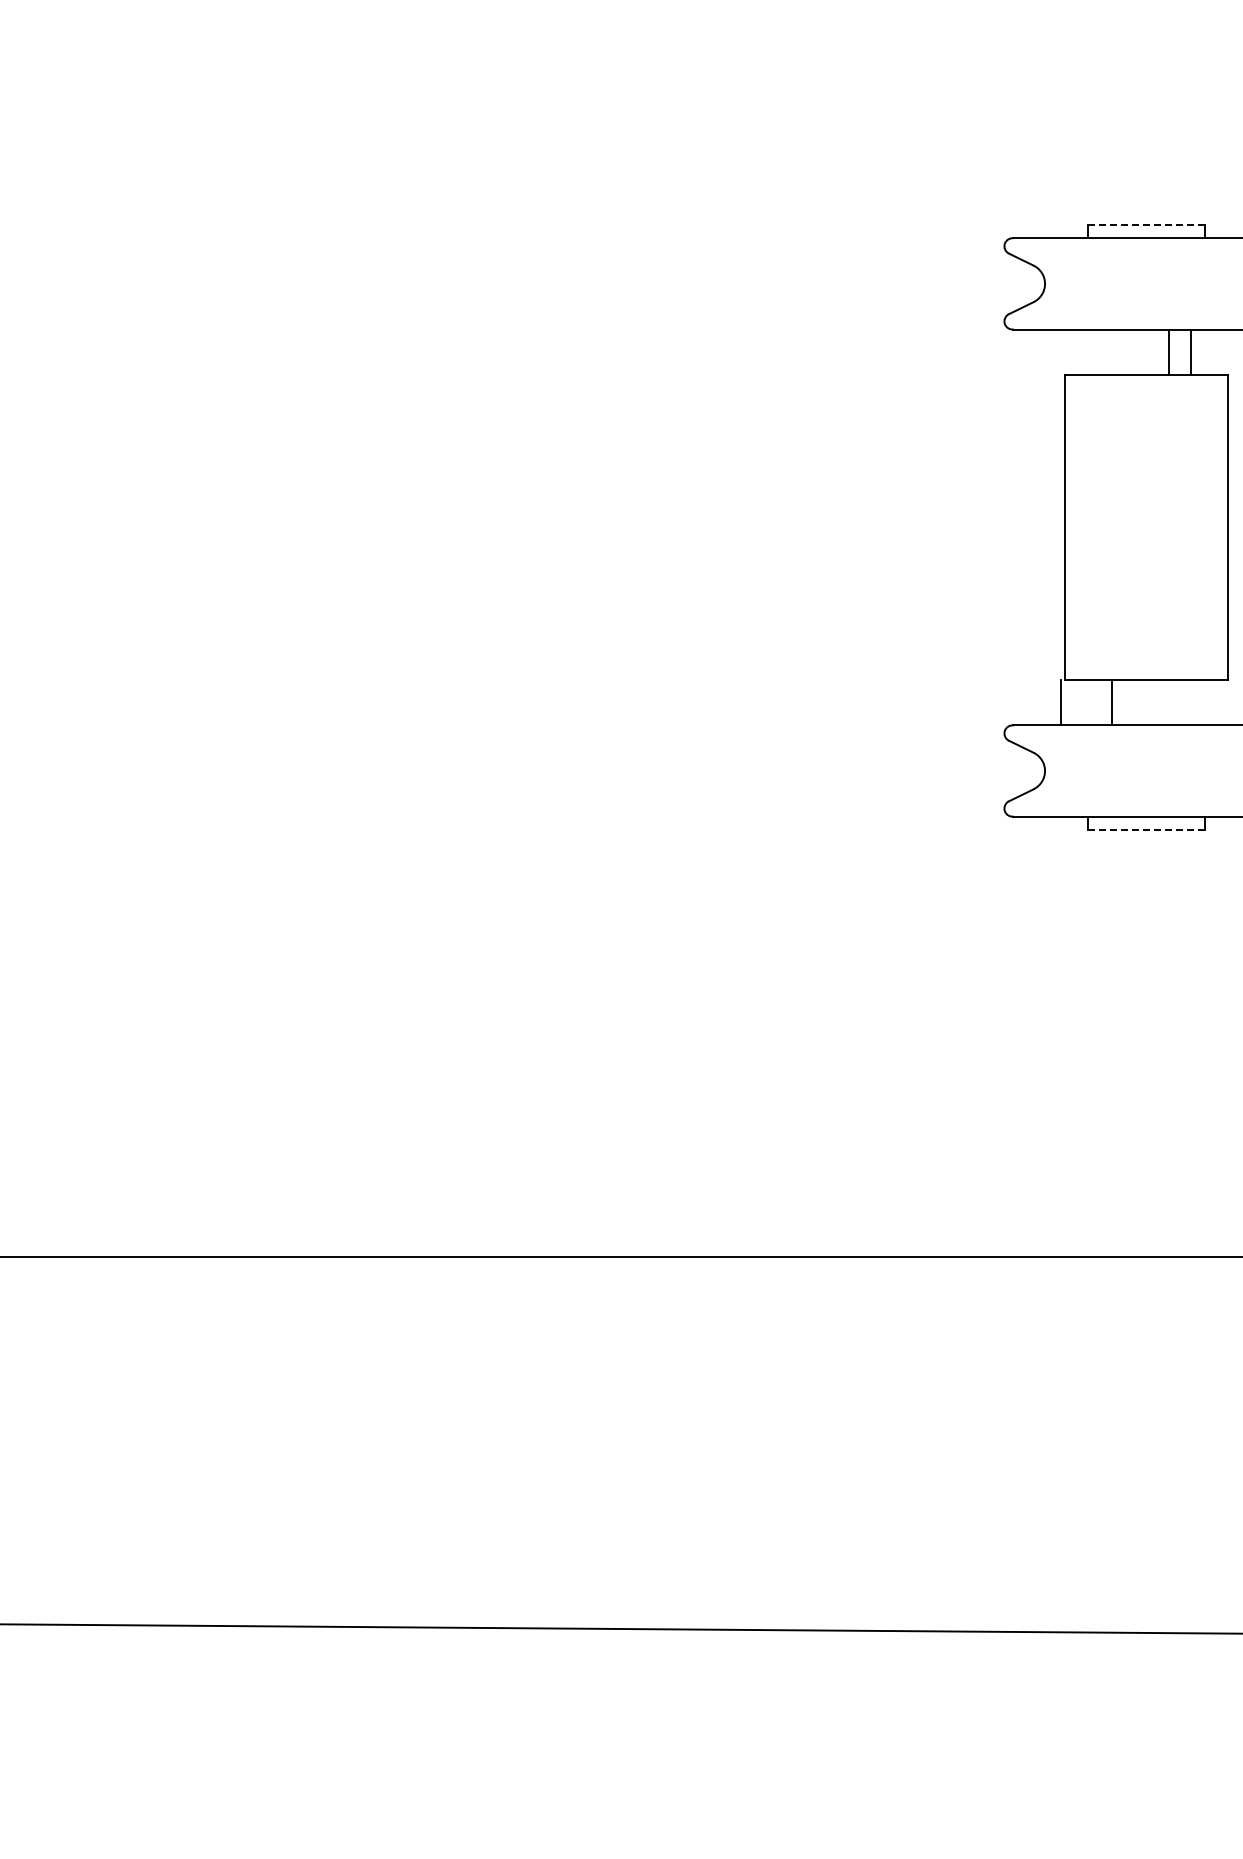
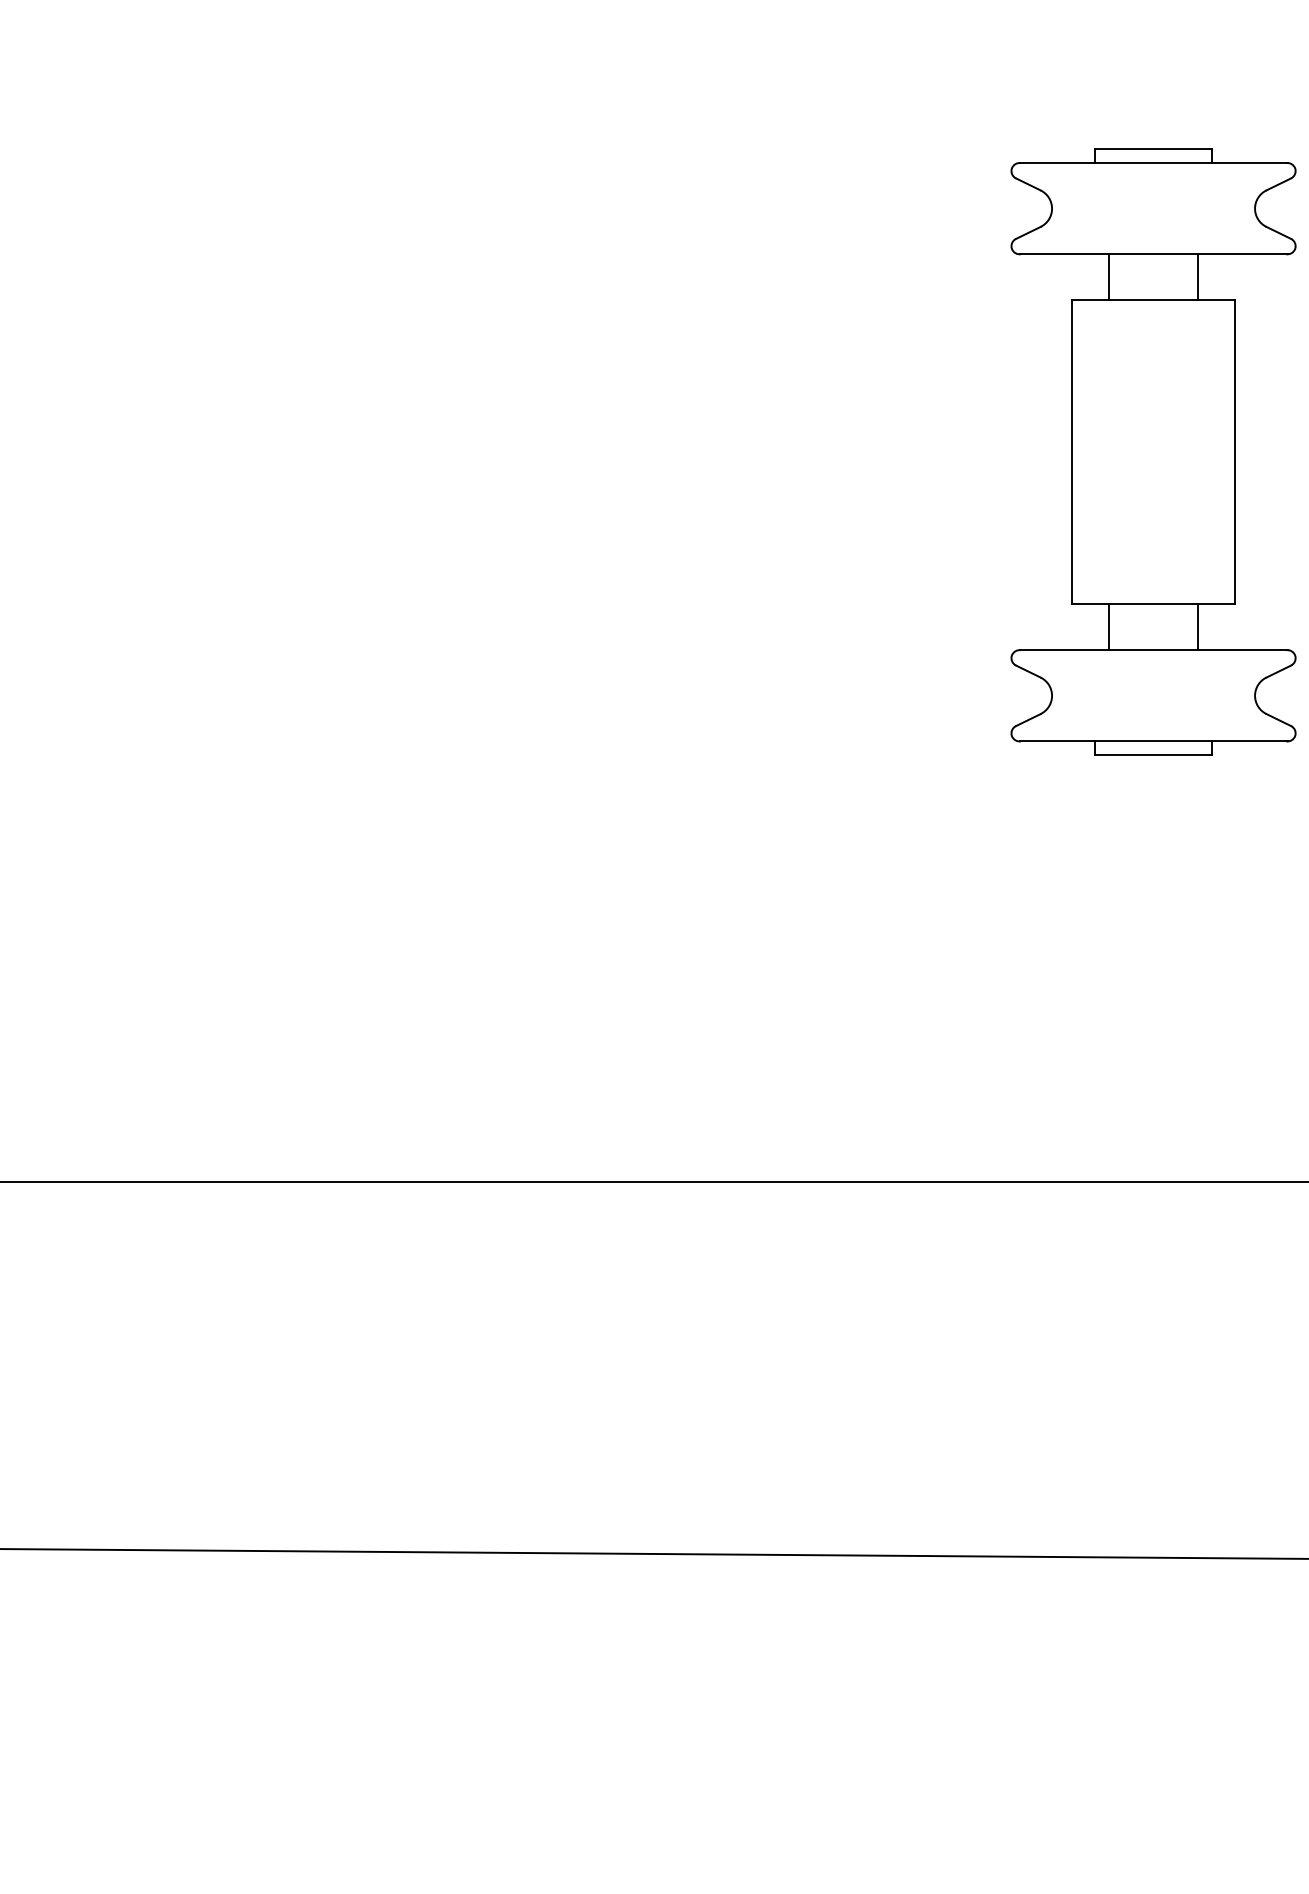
line: (1146, 224) -> (1153, 149), dashed -> solid
line: (1168, 352) -> (1108, 277), moved
line: (1060, 702) -> (1108, 627), moved
line: (1112, 702) -> (1198, 627), moved
line: (1146, 830) -> (1153, 755), dashed -> solid

